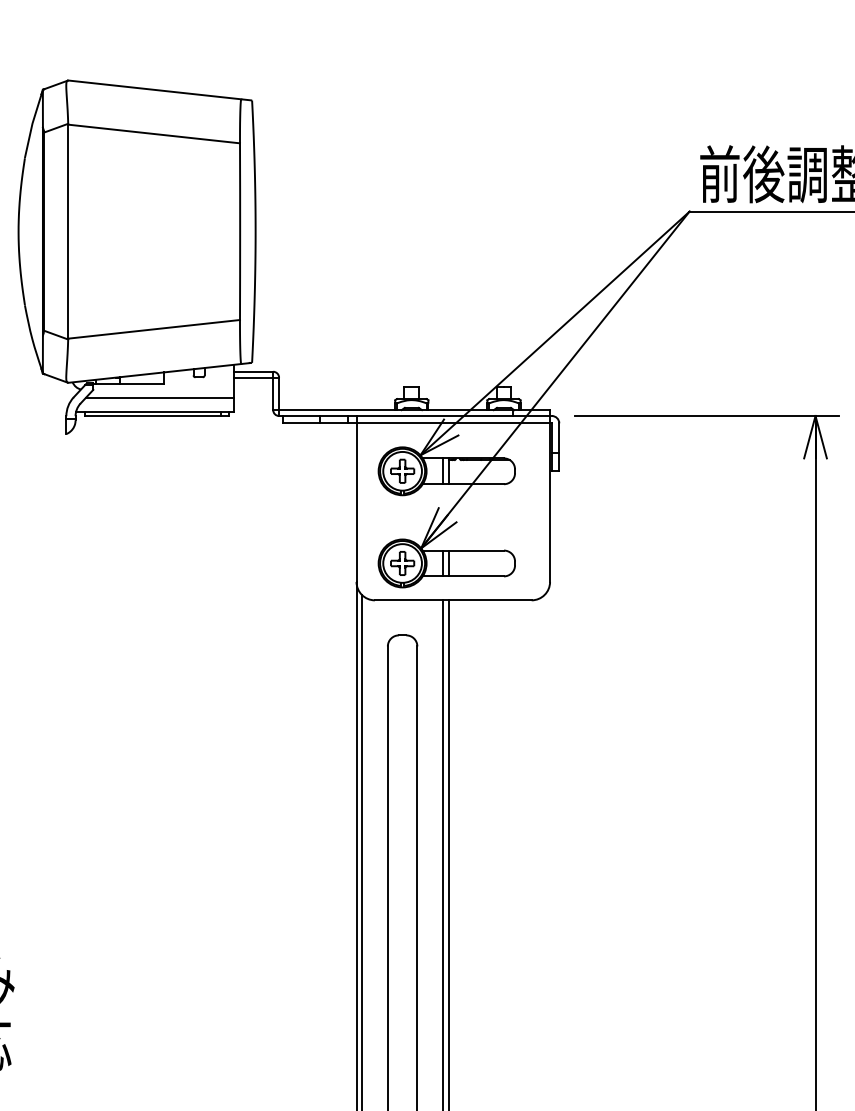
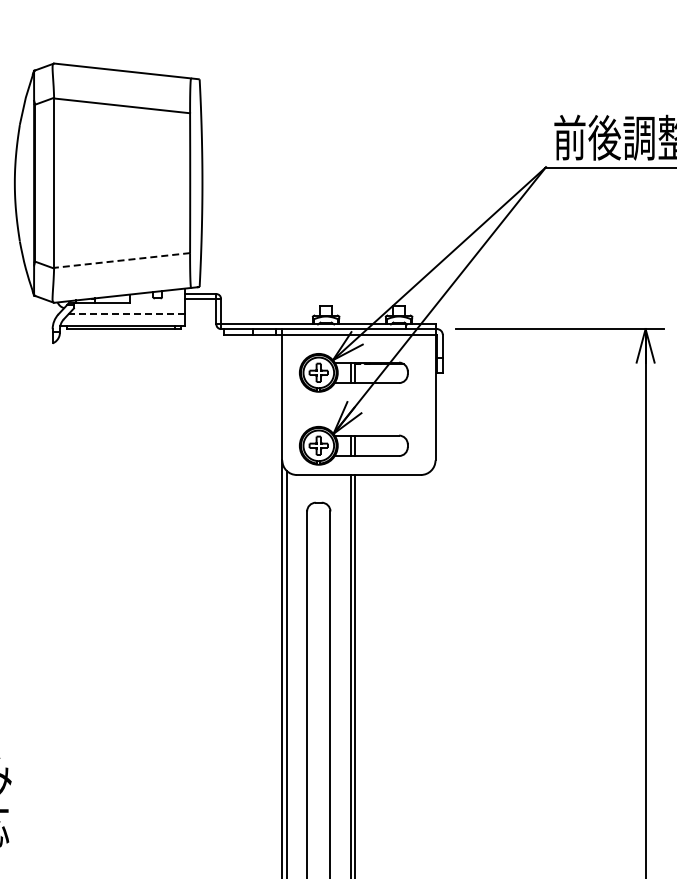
line: (153, 329) -> (121, 260), solid -> dashed
line: (159, 397) -> (126, 314), solid -> dashed

